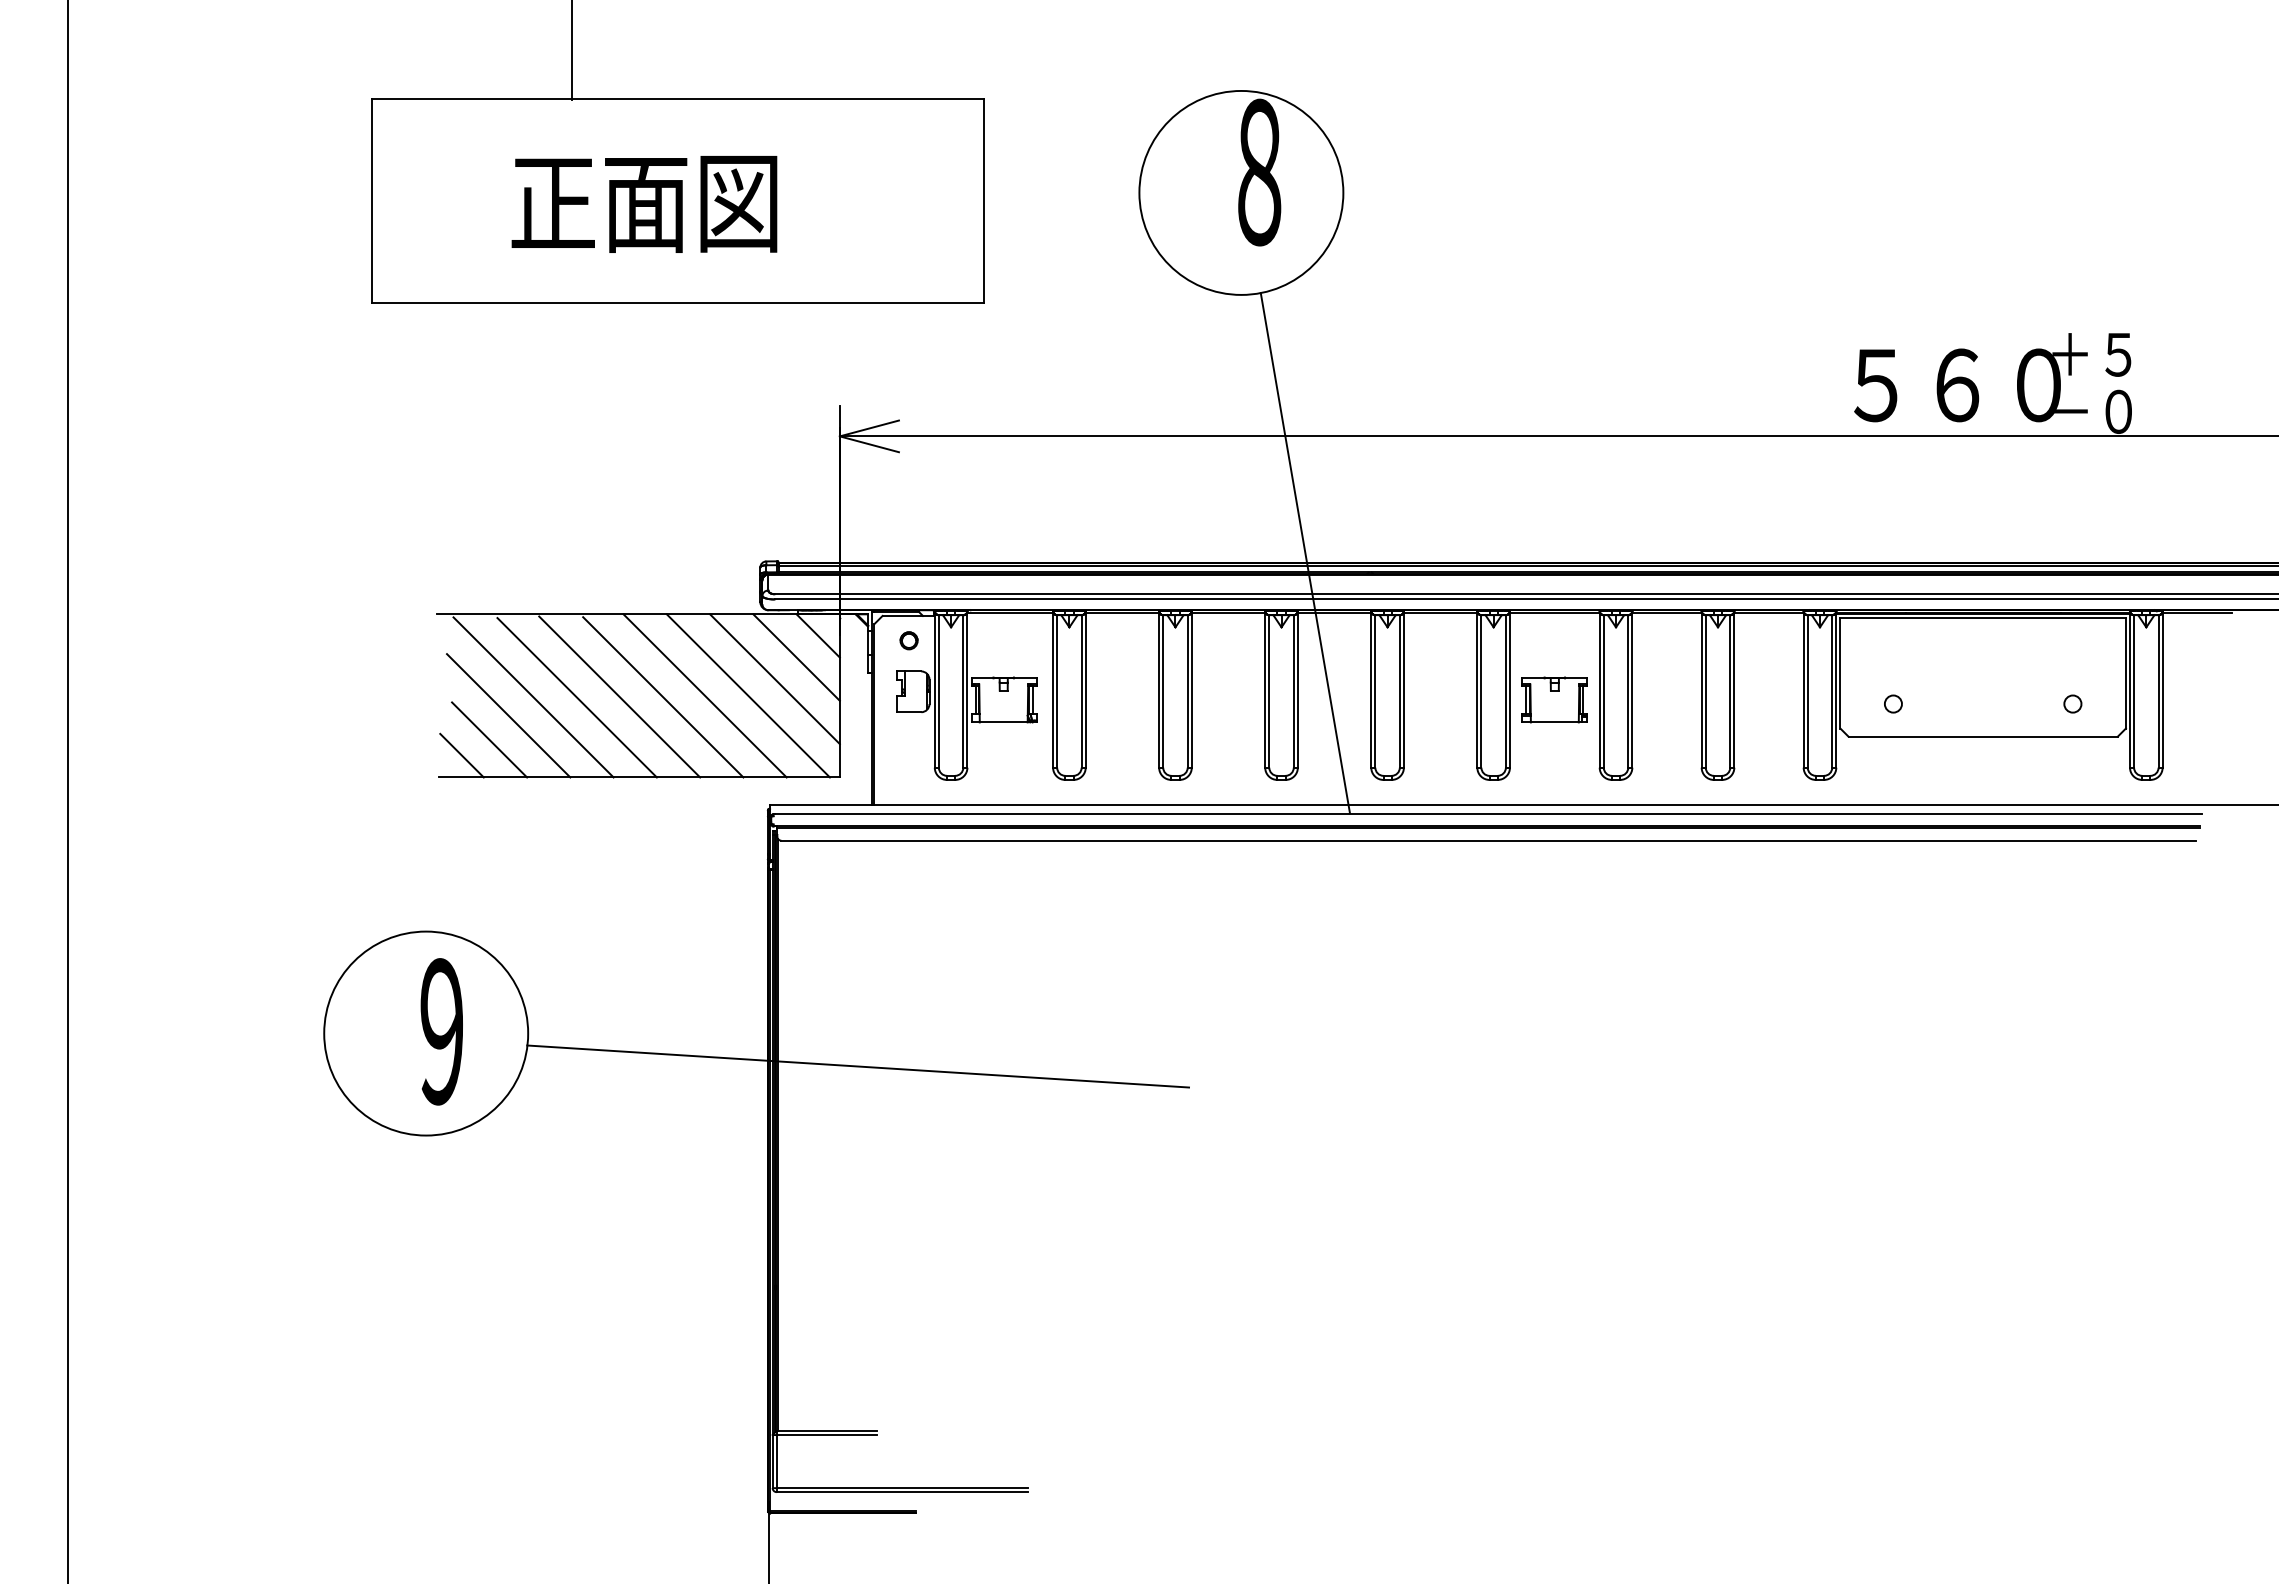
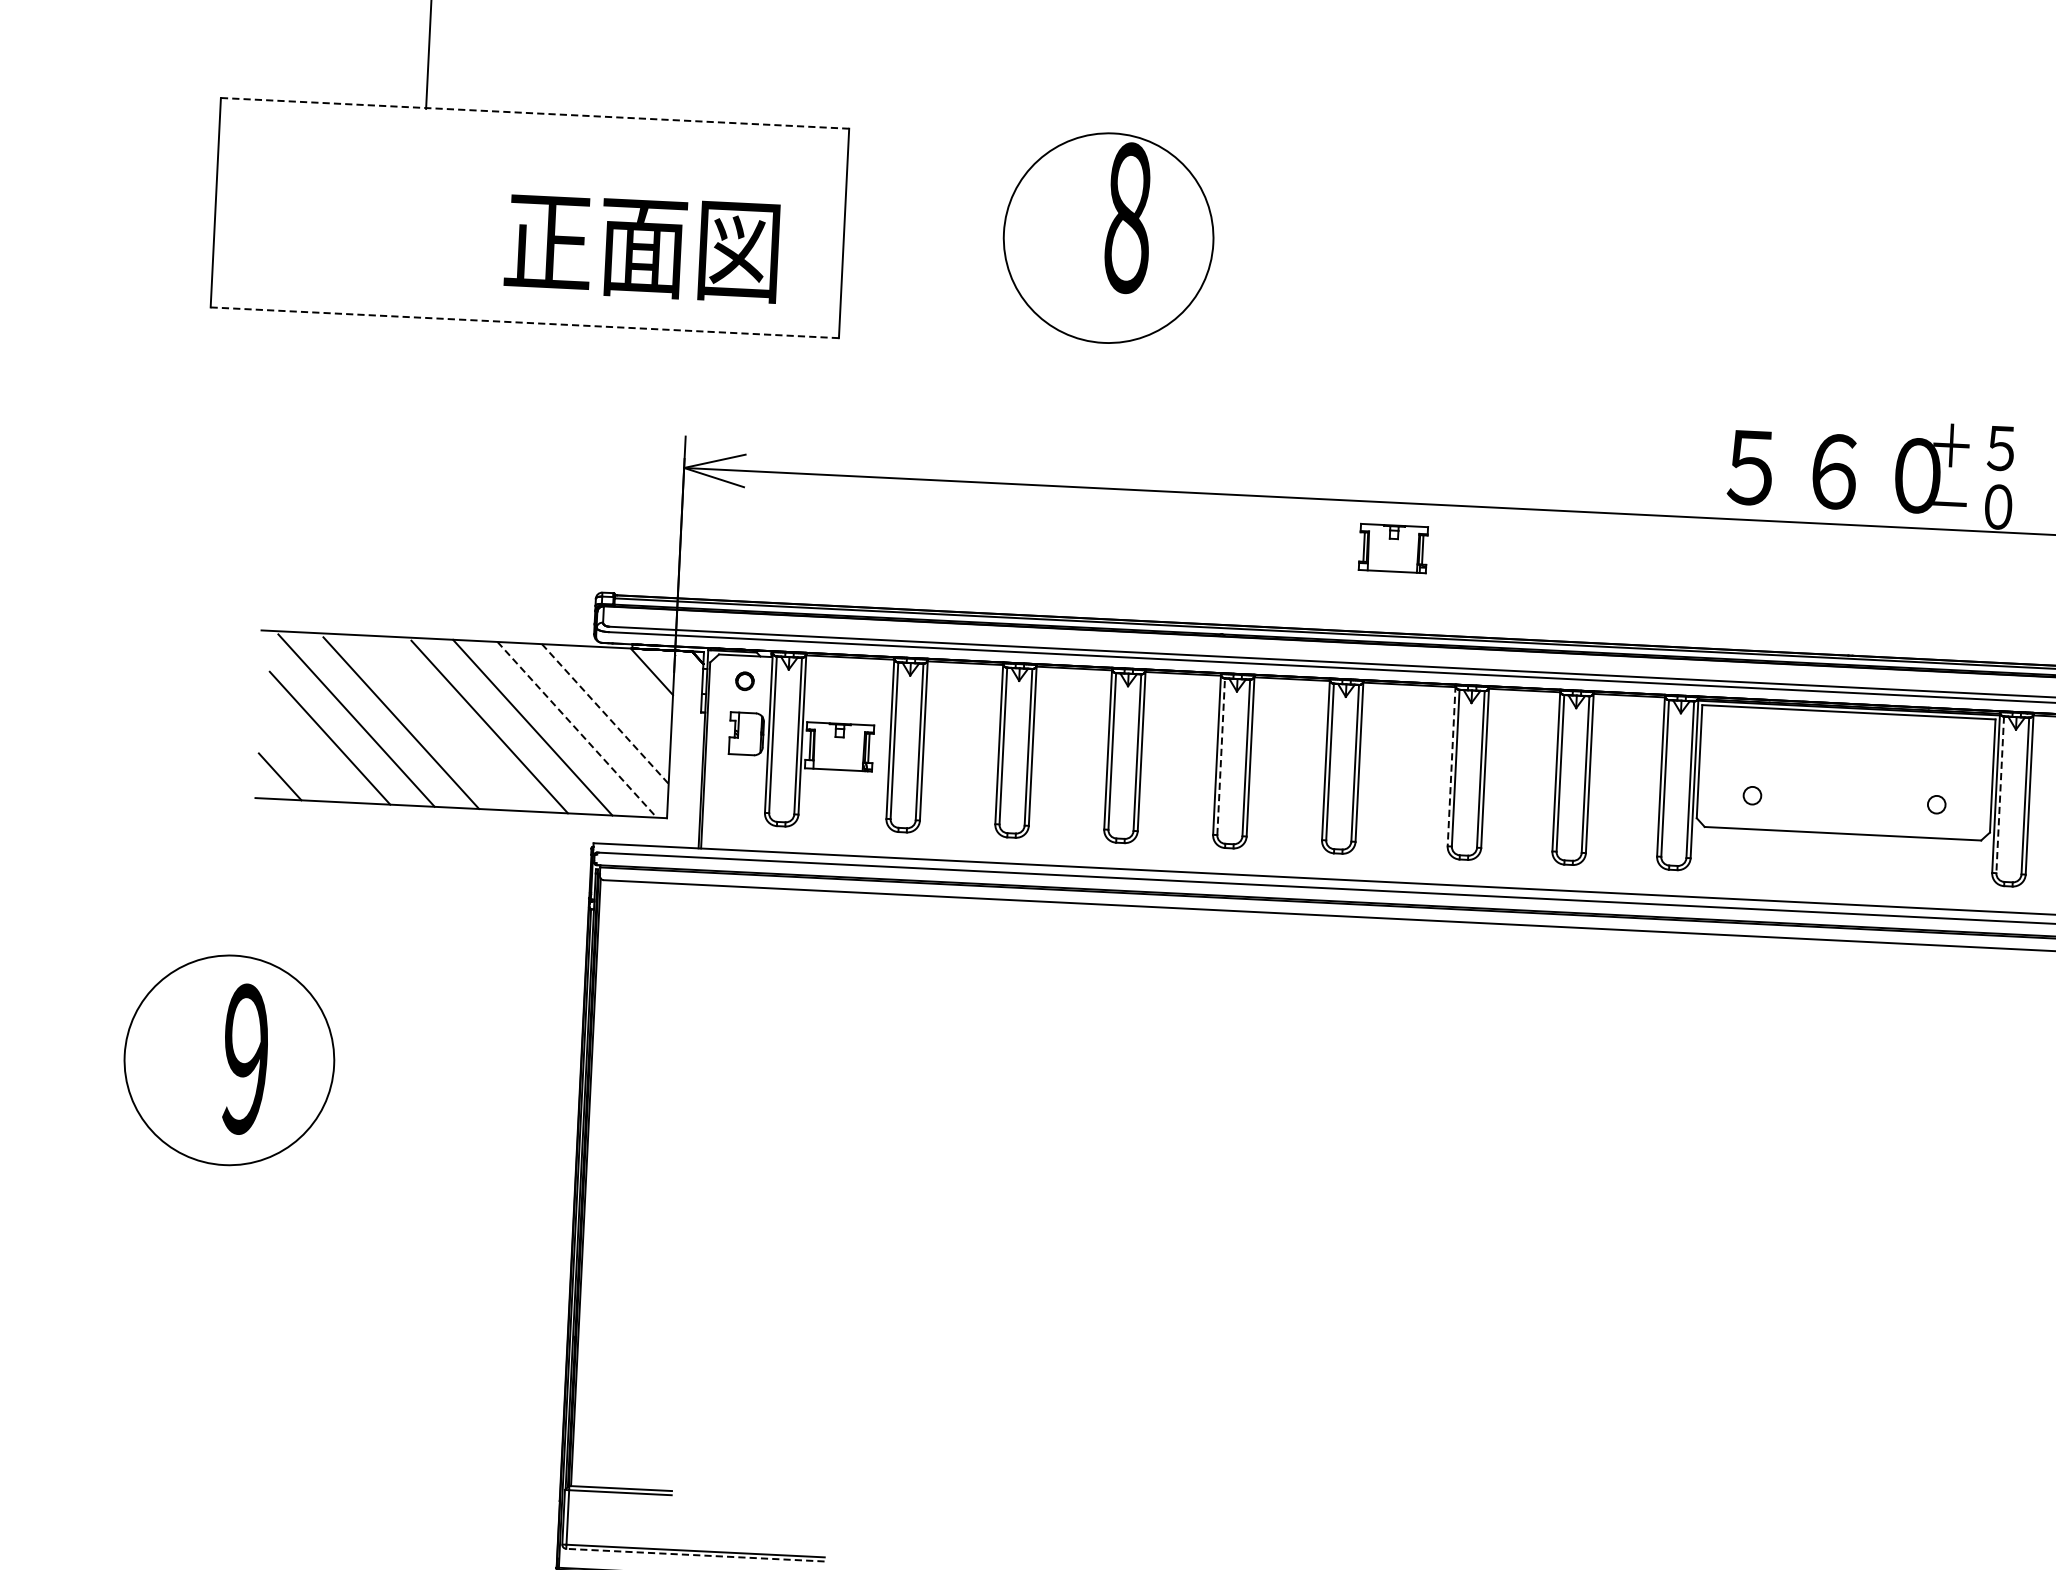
line: (678, 98) -> (535, 112), solid -> dashed
text: (644, 204) -> (642, 247), moved
line: (678, 302) -> (525, 322), solid -> dashed
line: (1304, 553) -> (1155, 611), removed
line: (796, 657) -> (628, 692), removed
line: (774, 679) -> (604, 714), solid -> dashed
line: (1599, 689) -> (1451, 766), solid -> dashed
line: (1375, 690) -> (1221, 755), solid -> dashed
line: (2134, 691) -> (2000, 794), solid -> dashed
line: (619, 696) -> (444, 723), removed
line: (748, 696) -> (577, 730), solid -> dashed
part: (1554, 699) -> (1393, 548), moved
line: (489, 739) -> (309, 761), removed
line: (858, 1066) -> (671, 1115), removed
line: (902, 1492) -> (695, 1555), solid -> dashed

